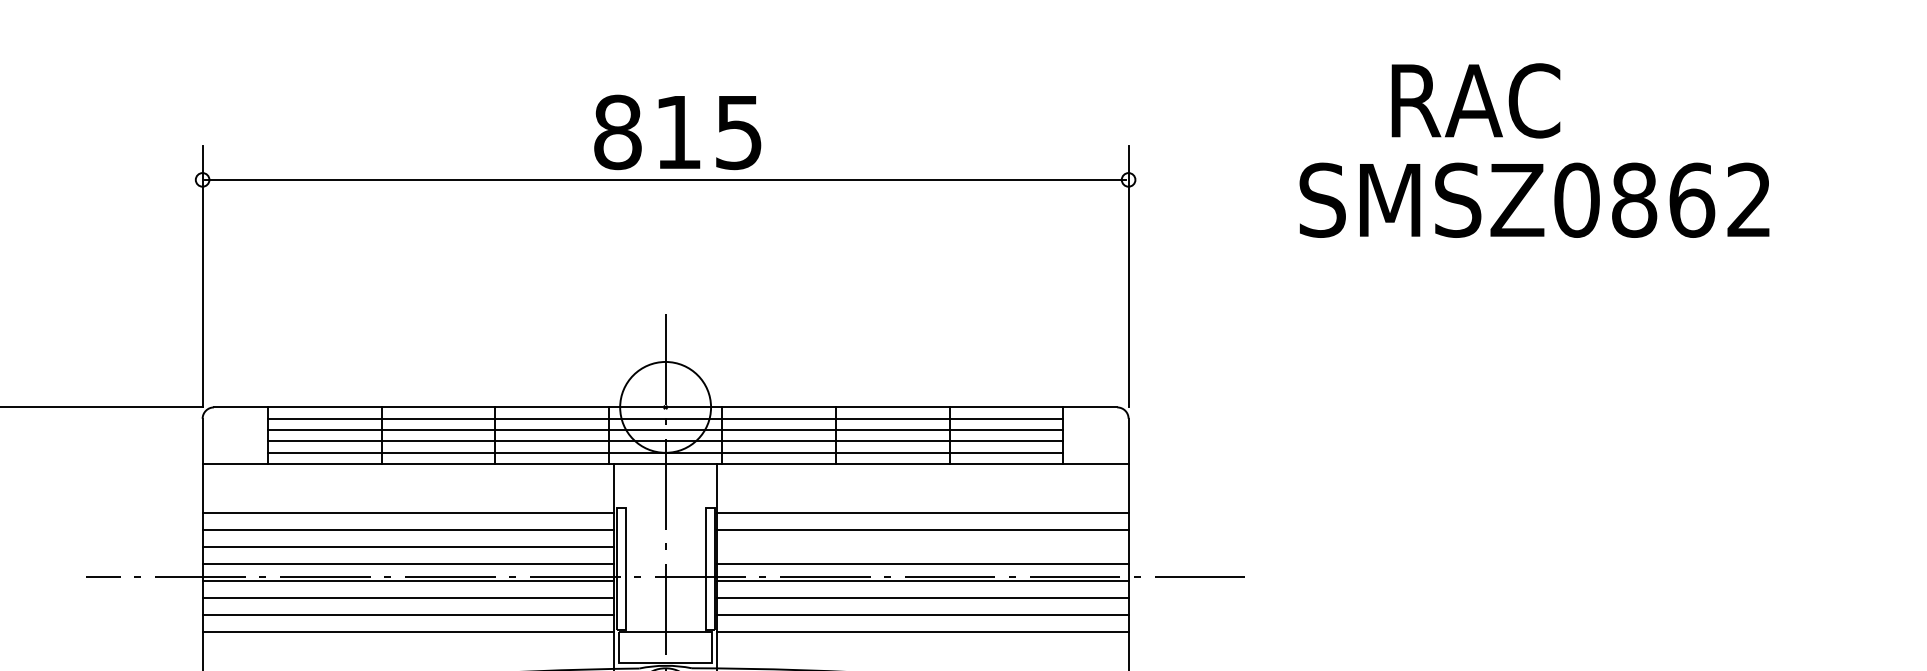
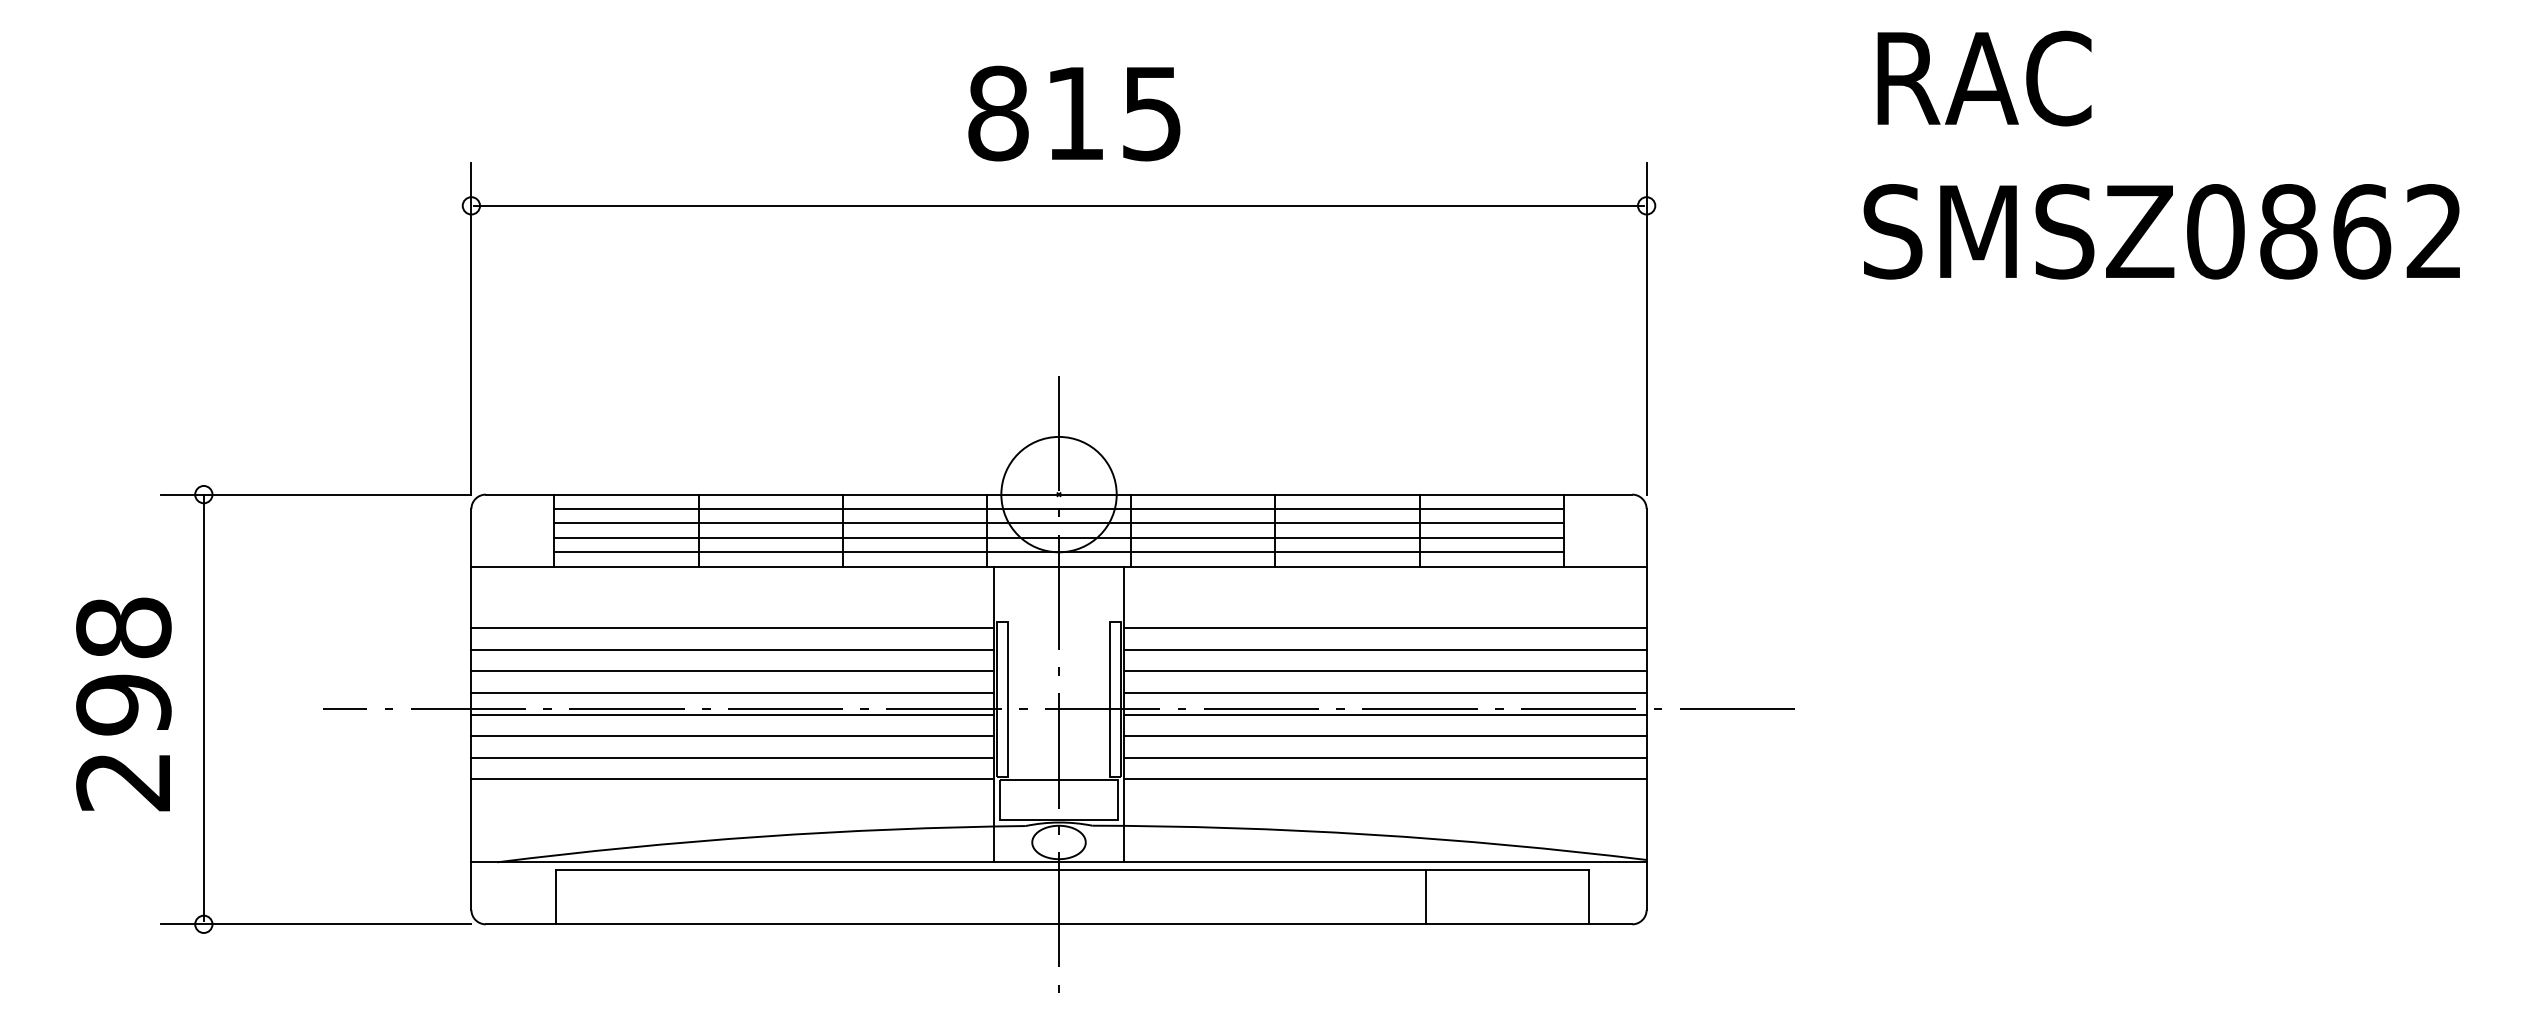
text: (1475, 100) -> (1984, 78), moved
text: (677, 132) -> (1074, 113), moved
line: (922, 546) -> (1384, 671), added

